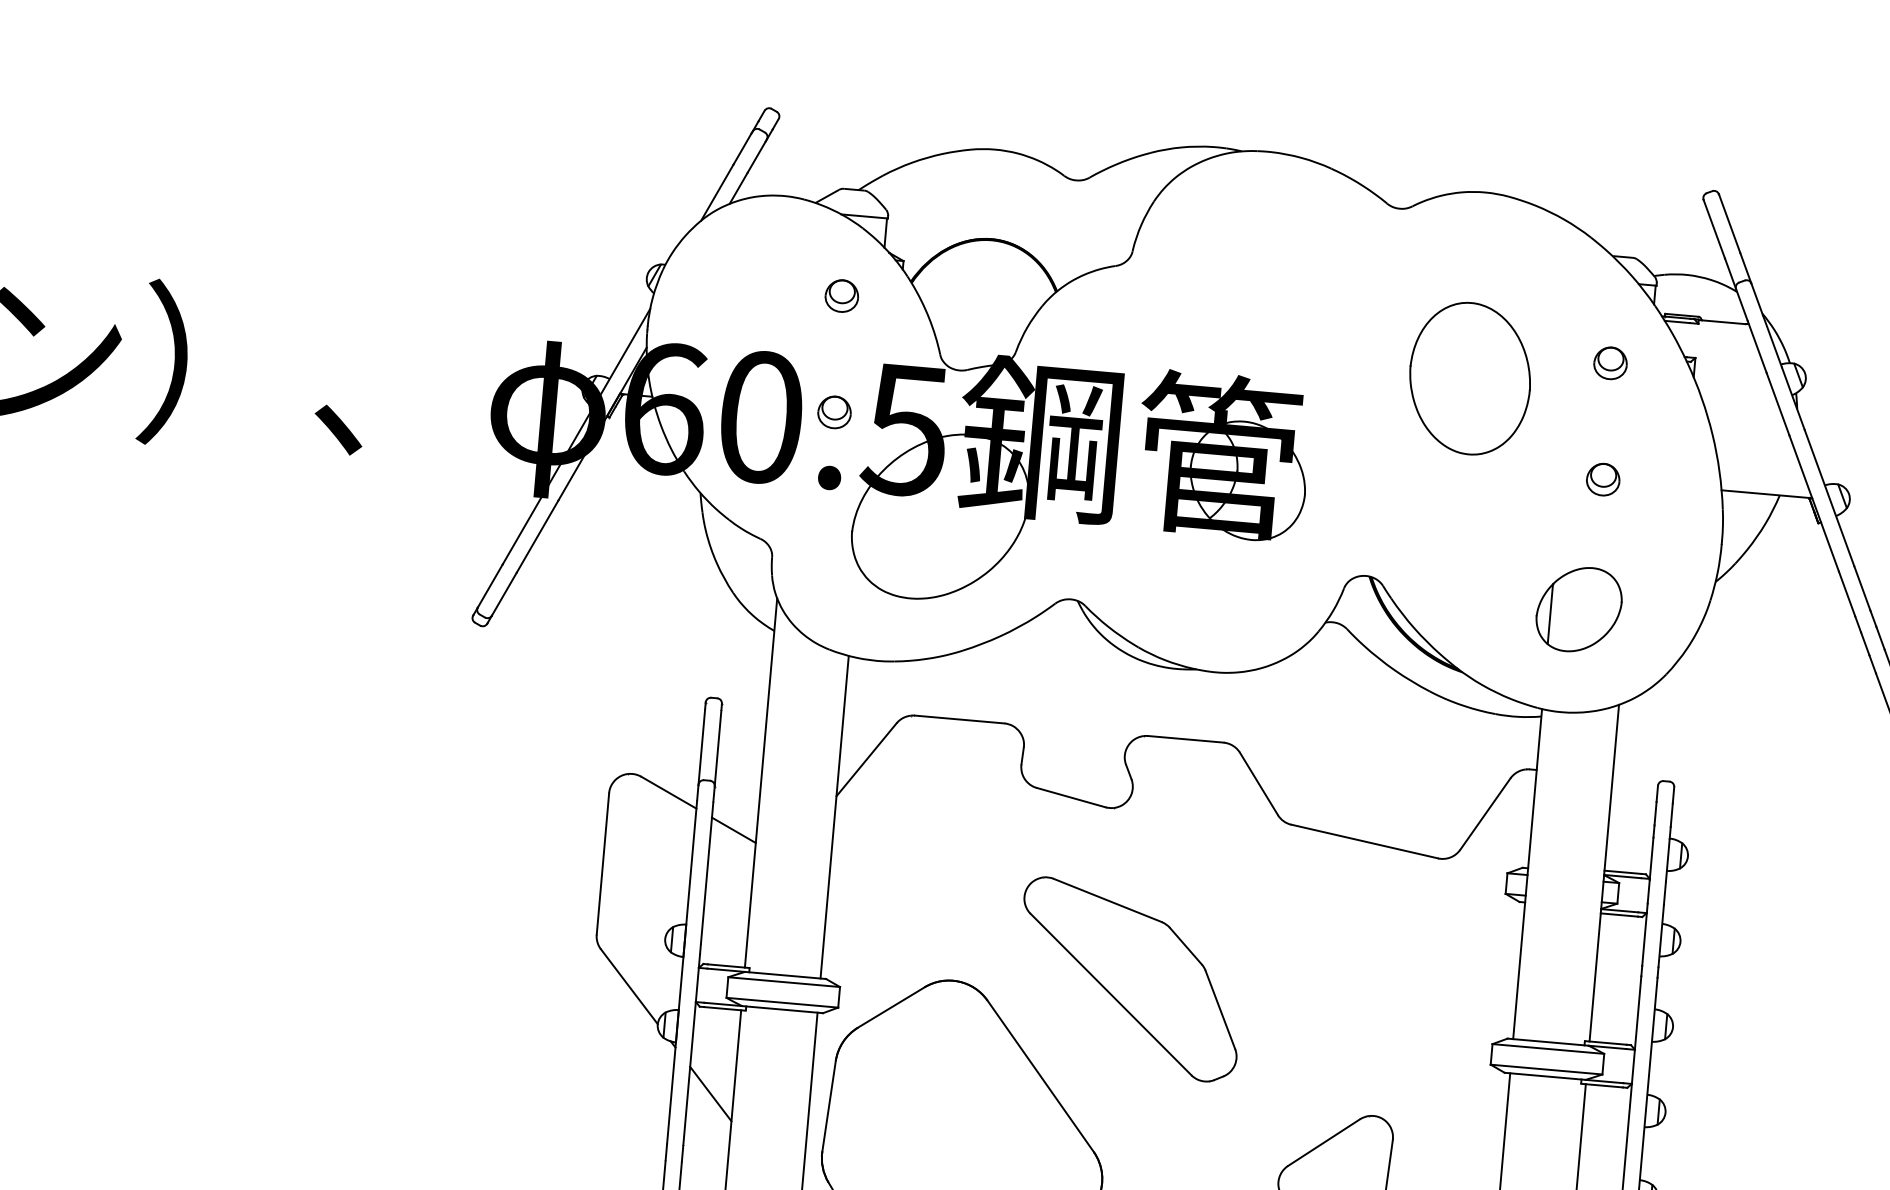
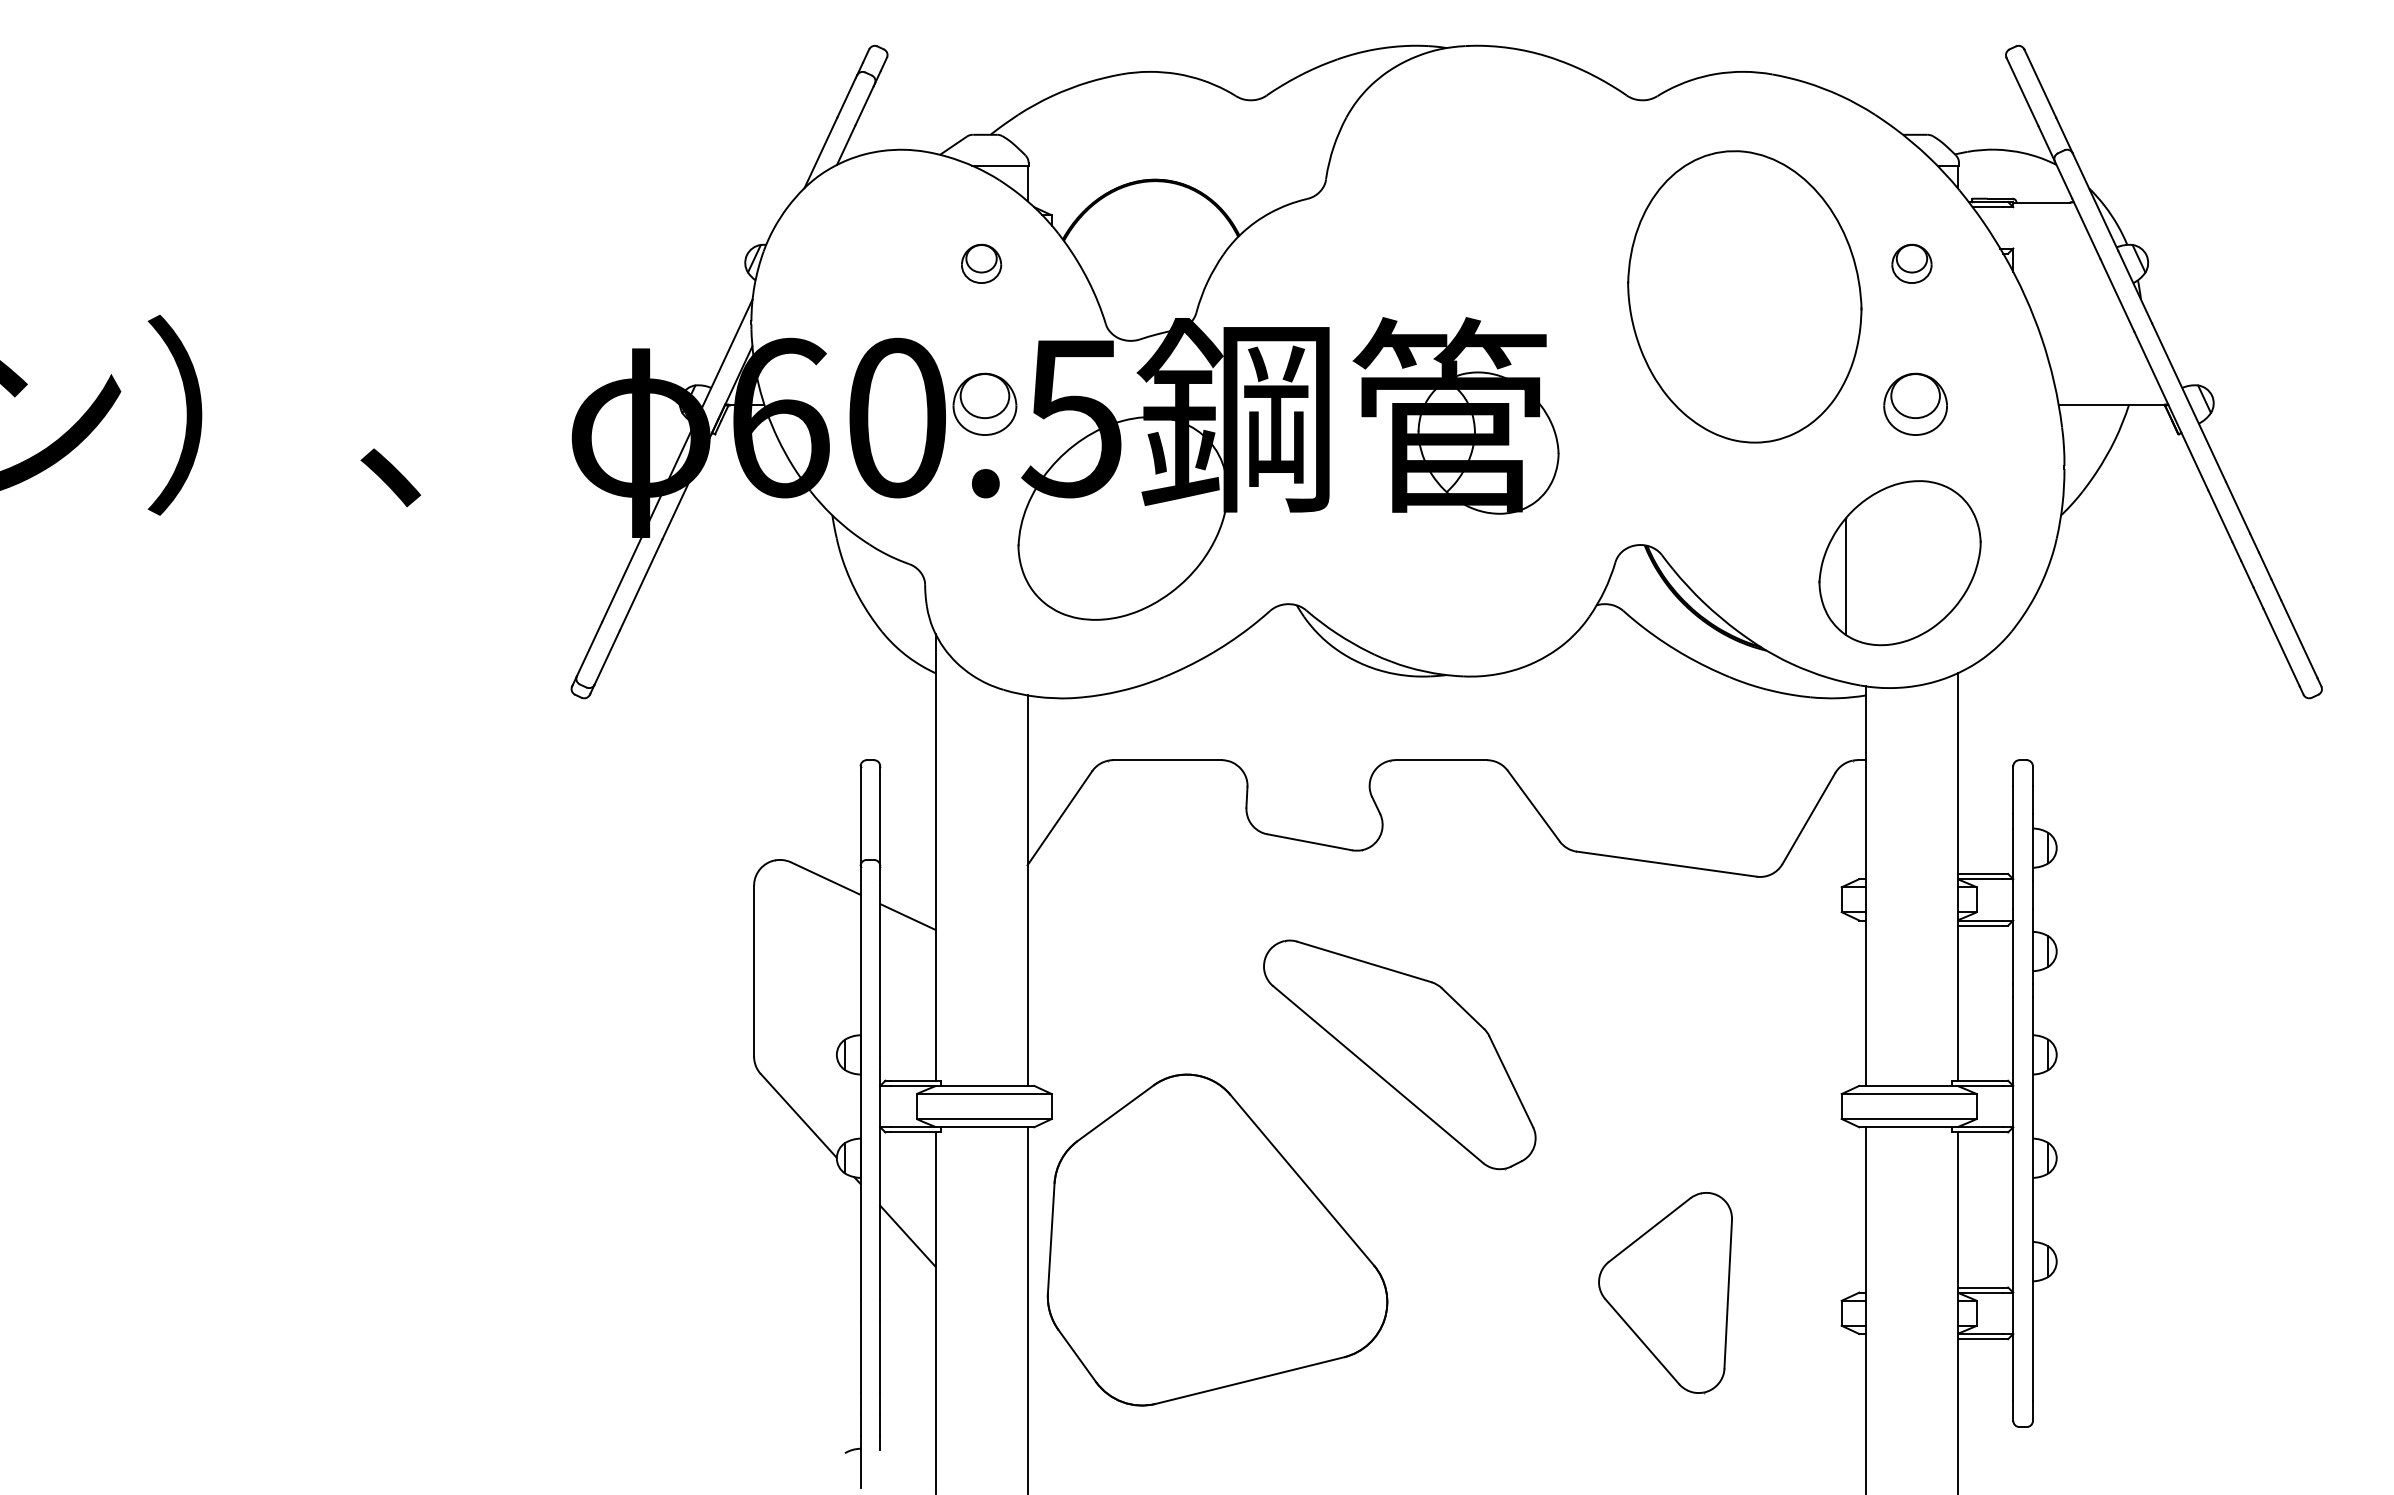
part: (1469, 379) -> (1744, 297), size x1.6
part: (834, 412) -> (984, 404), size x1.6
part: (1602, 479) -> (1914, 404), size x1.6
part: (1578, 609) -> (1899, 562), size x1.6

